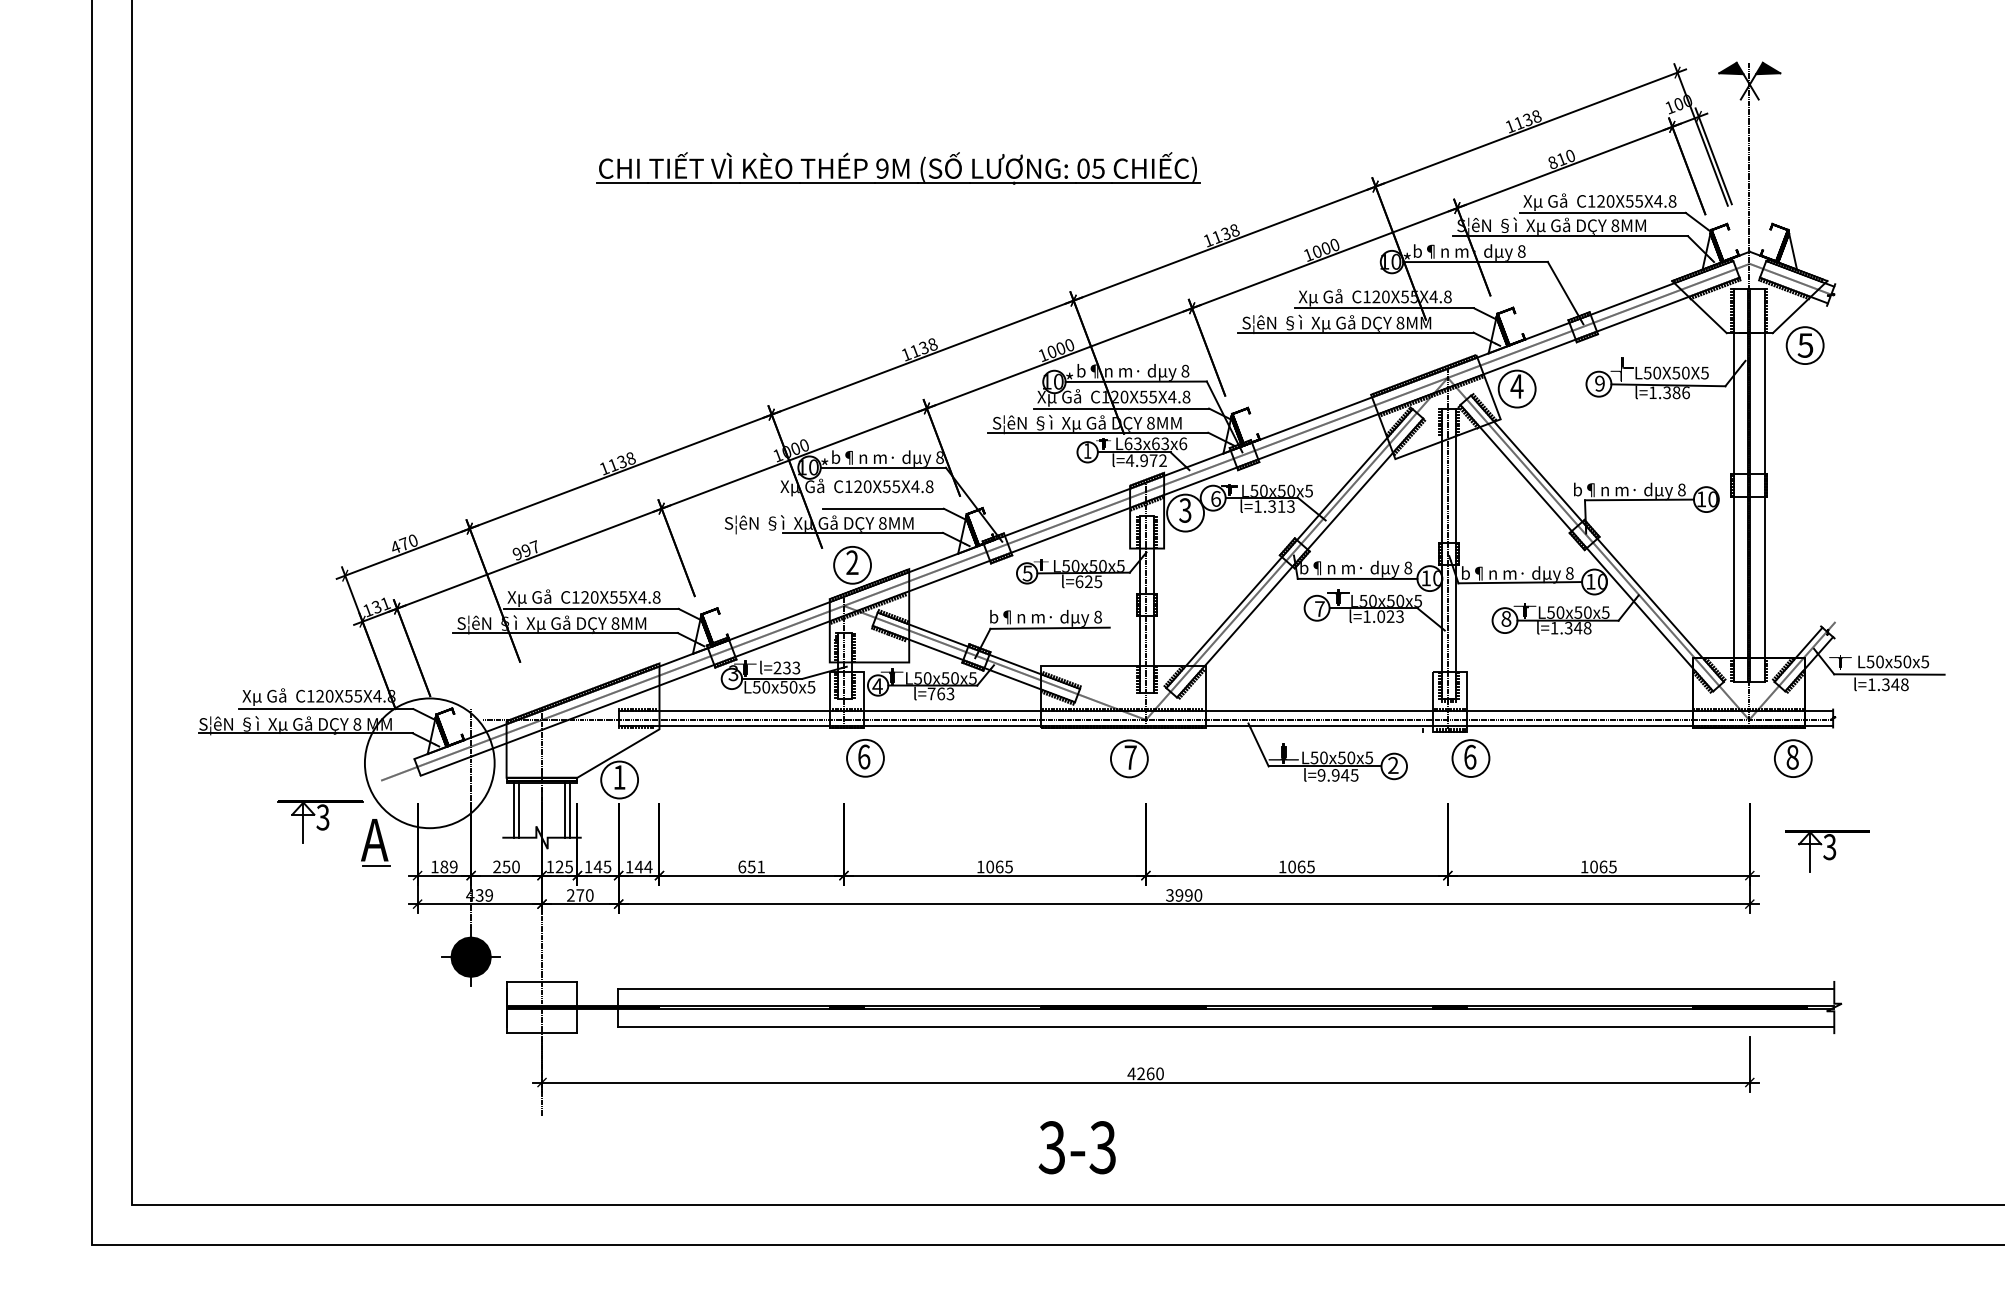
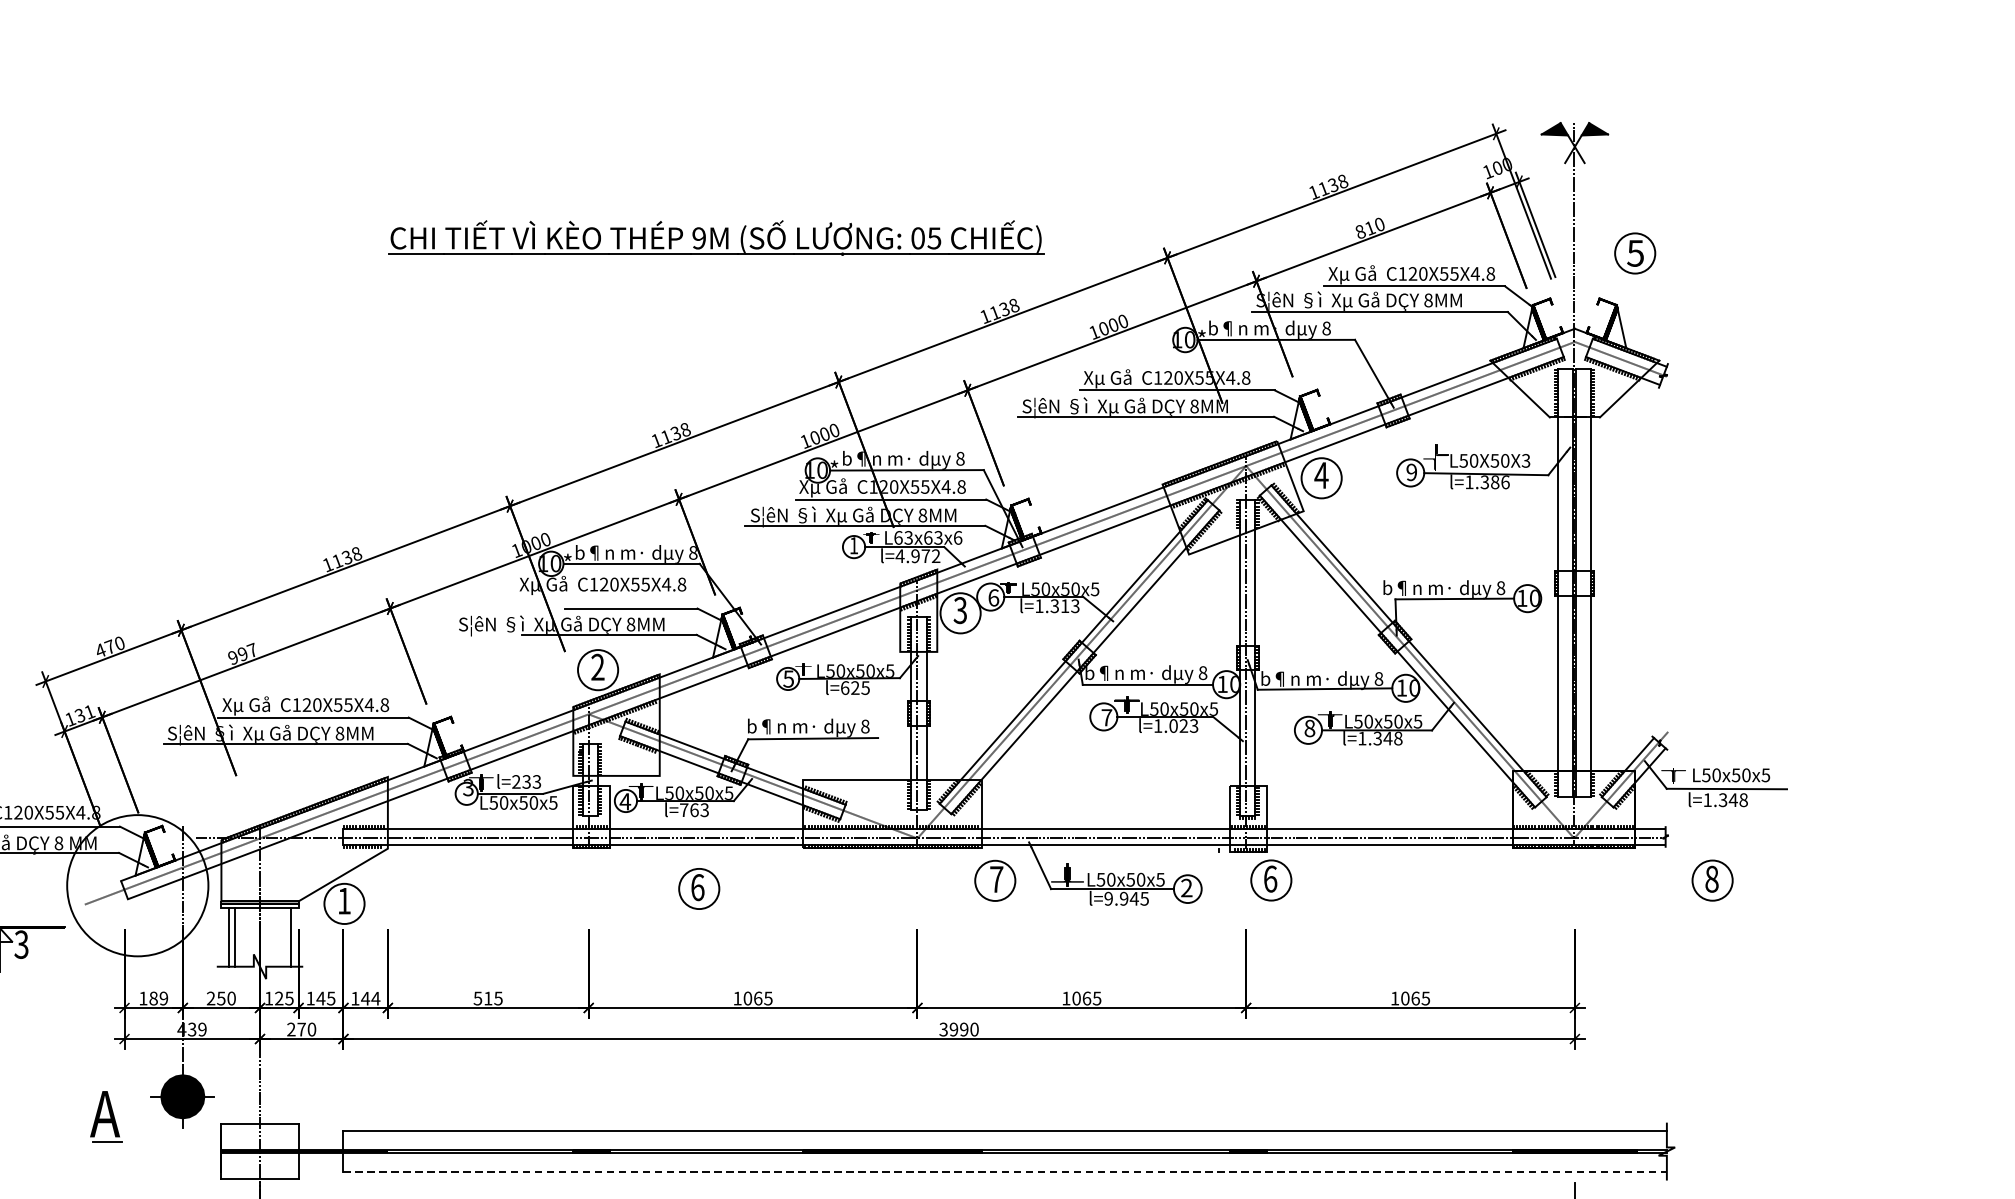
part: (898, 168) -> (716, 238), moved
part: (1804, 345) -> (1634, 253), moved
text: (1704, 372) -> (1525, 460), L50X50X5 -> L50X50X3
part: (865, 758) -> (699, 889), moved
part: (1129, 758) -> (995, 880), moved
part: (1793, 758) -> (1712, 880), moved
line: (564, 810) -> (284, 937), removed
part: (375, 842) -> (105, 1116), moved
part: (1827, 851) -> (1659, 981), removed
text: (751, 866) -> (488, 998), 651 -> 515
line: (1226, 1026) -> (1005, 1172), solid -> dashed

